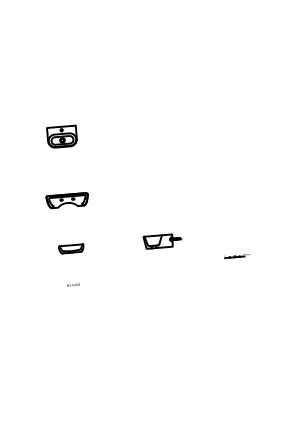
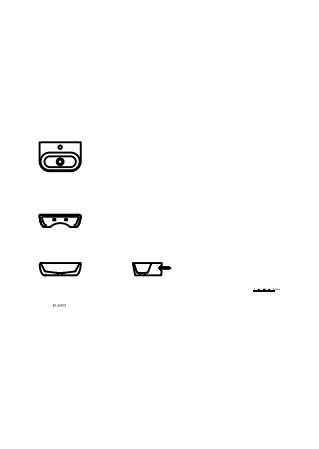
part: (61, 136) -> (59, 156), size x1.43
part: (70, 249) -> (59, 269), size x1.67
part: (236, 255) -> (266, 289), moved

